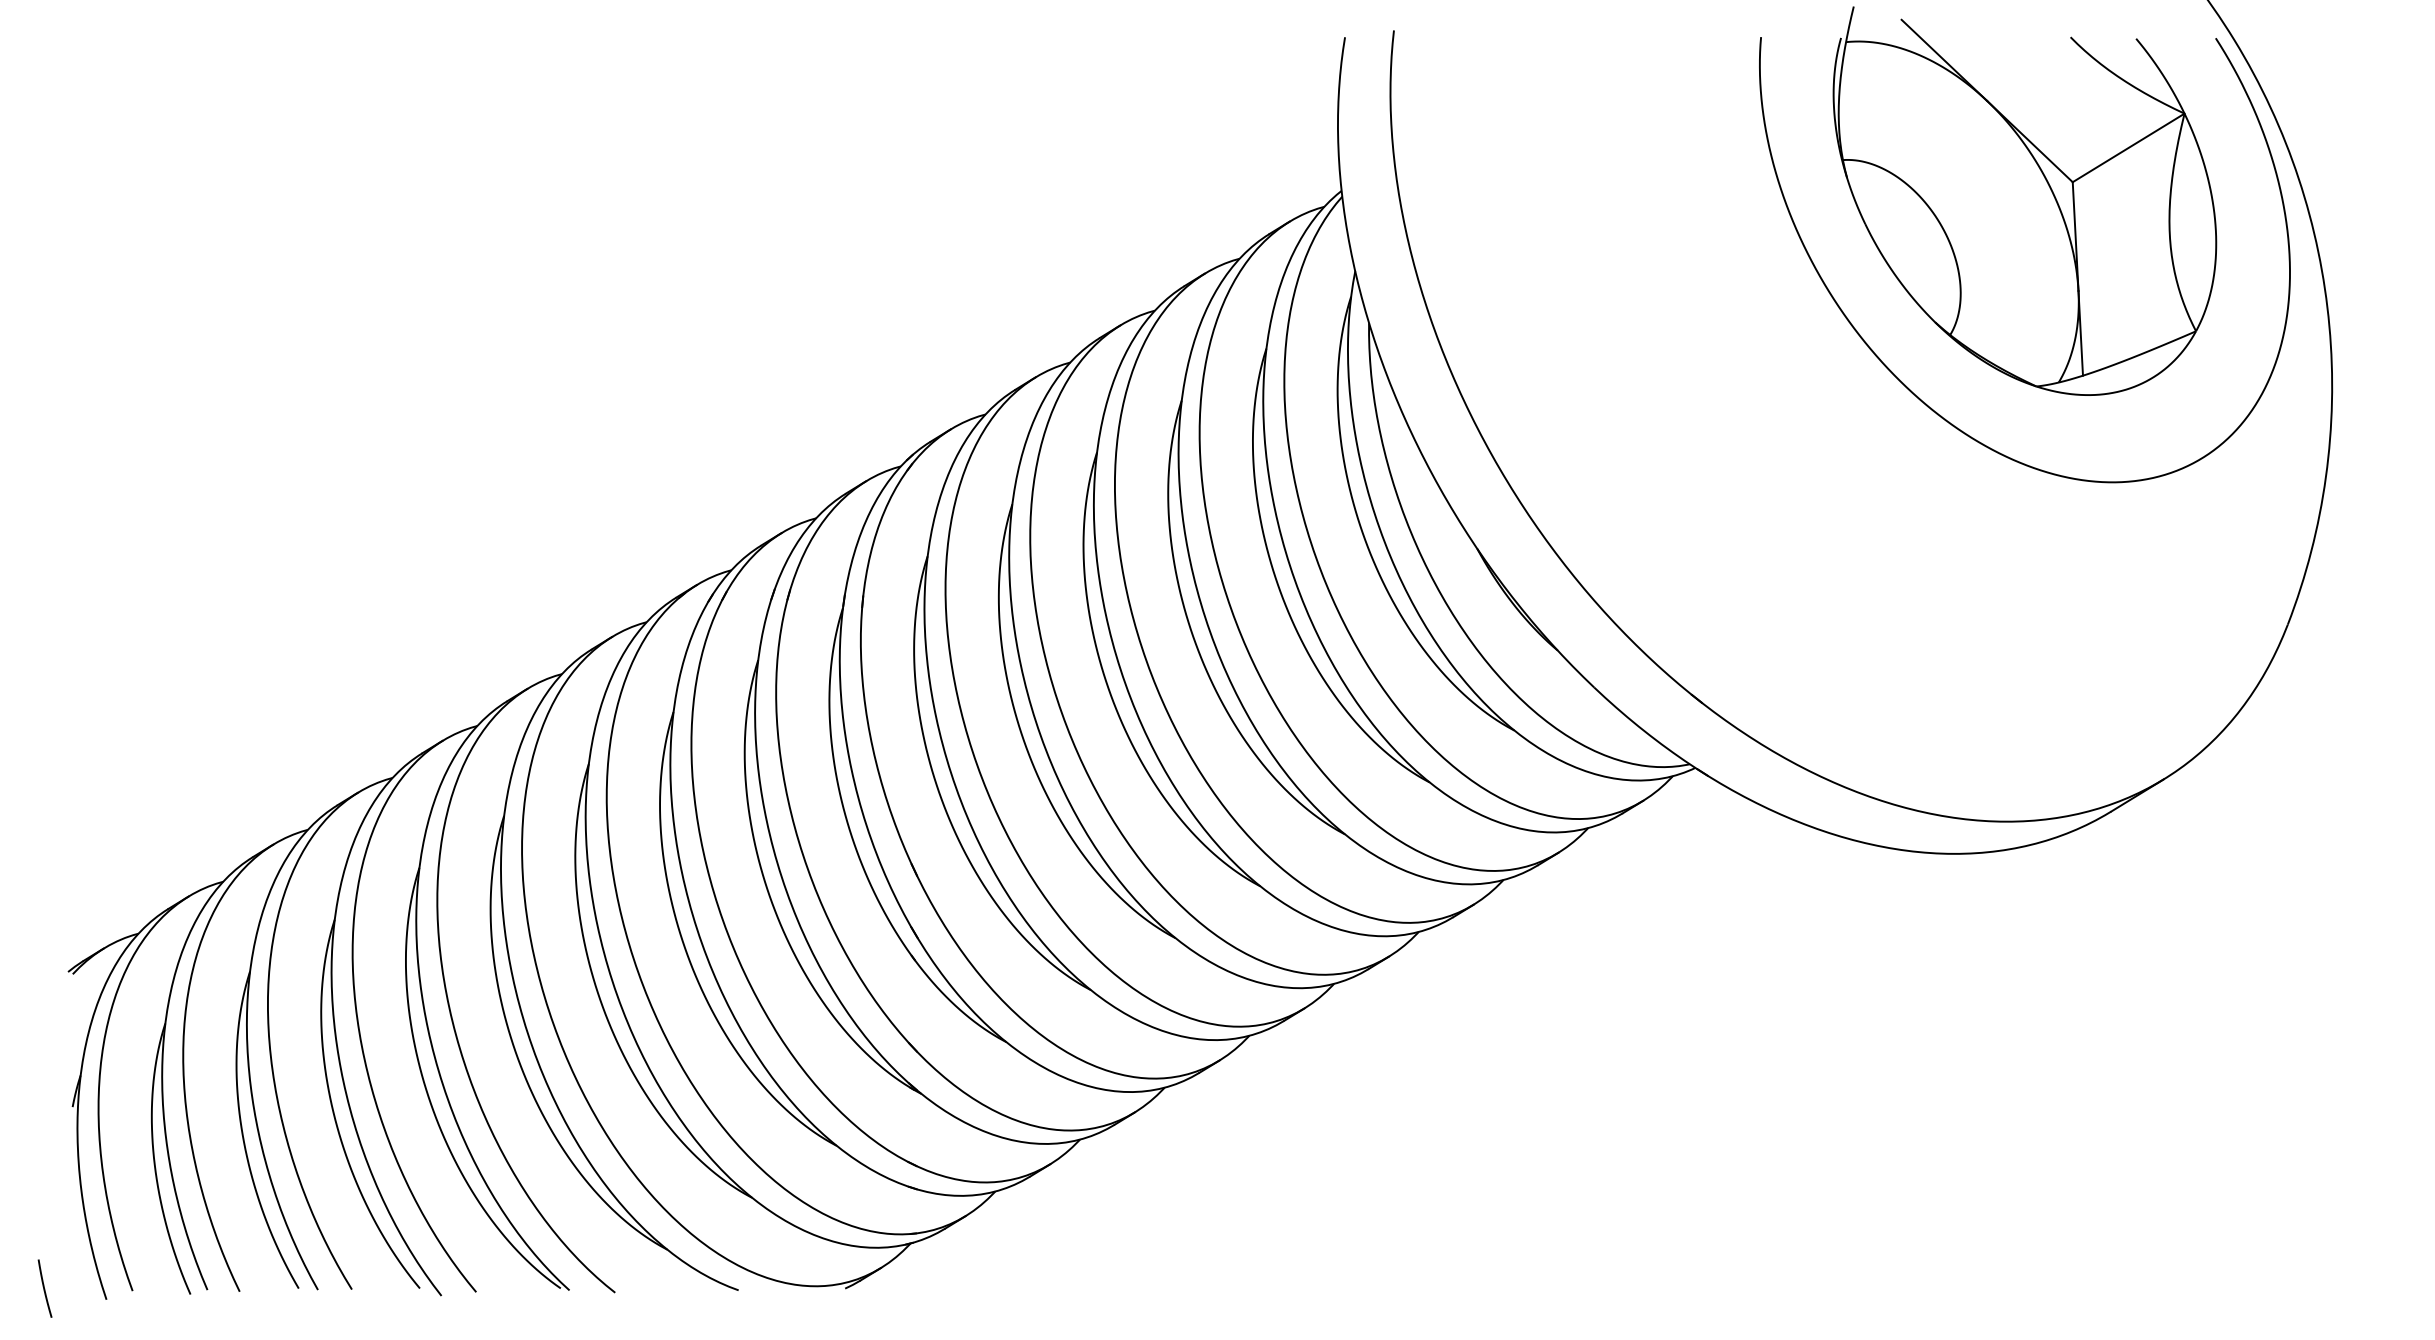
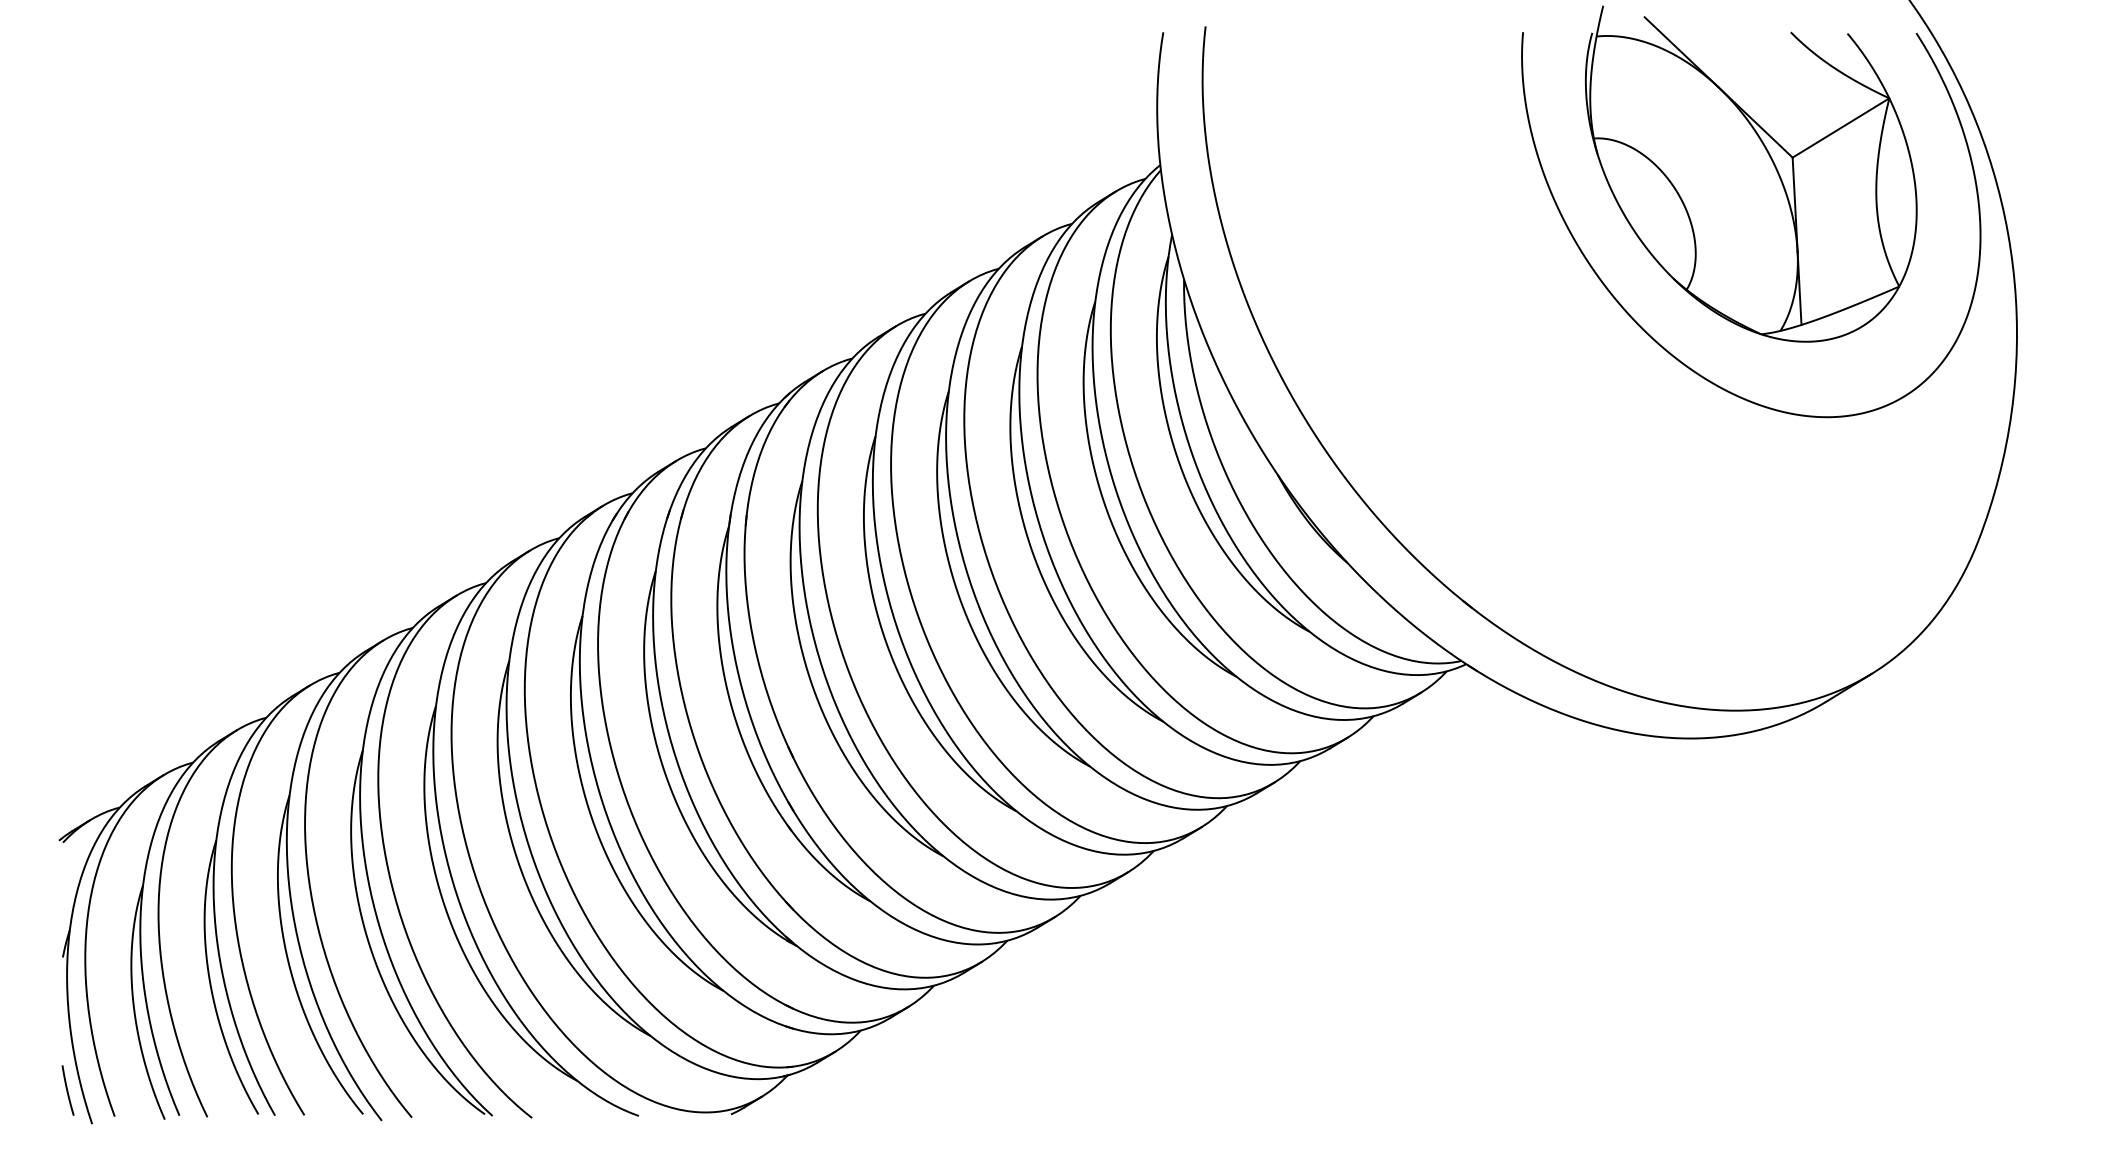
line: (44, 1288) -> (67, 1090), moved

